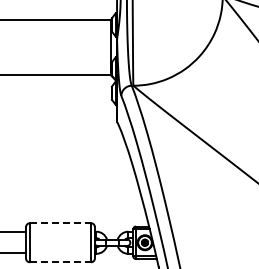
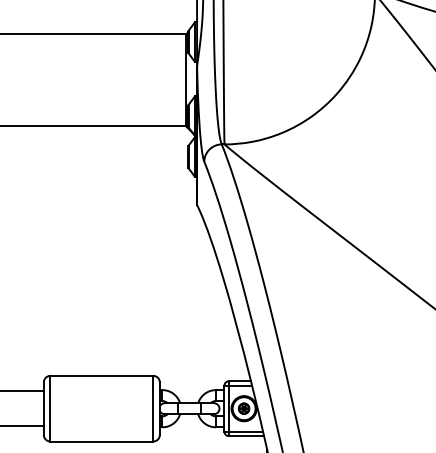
line: (60, 223) -> (101, 376), dashed -> solid
line: (60, 262) -> (101, 441), dashed -> solid

